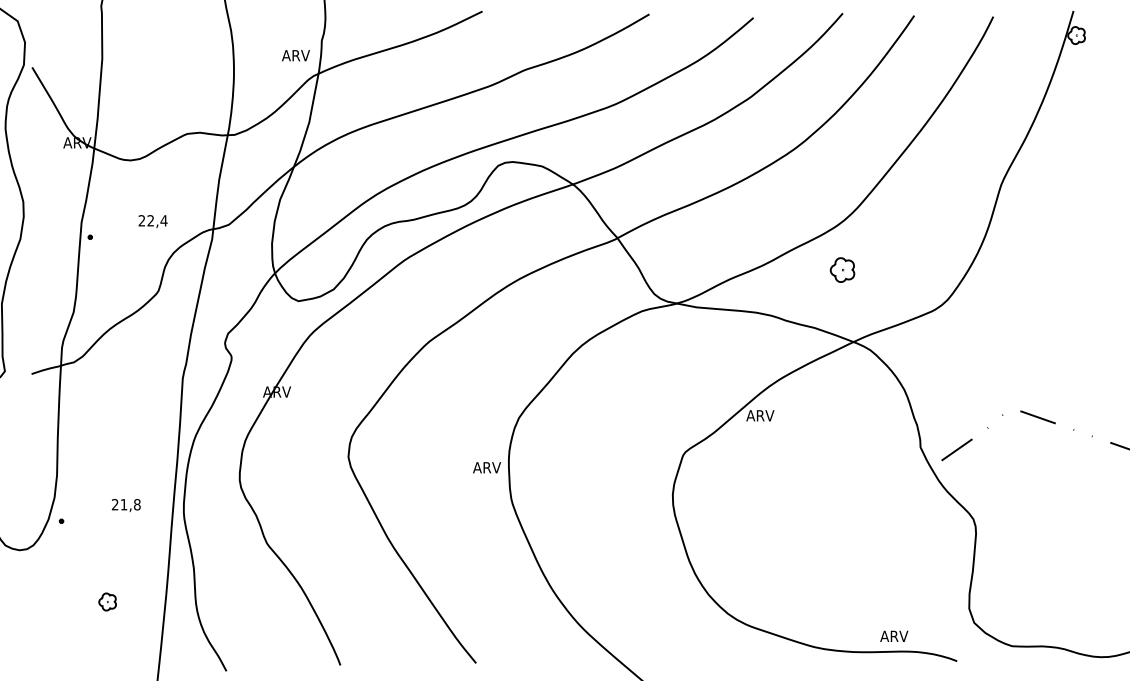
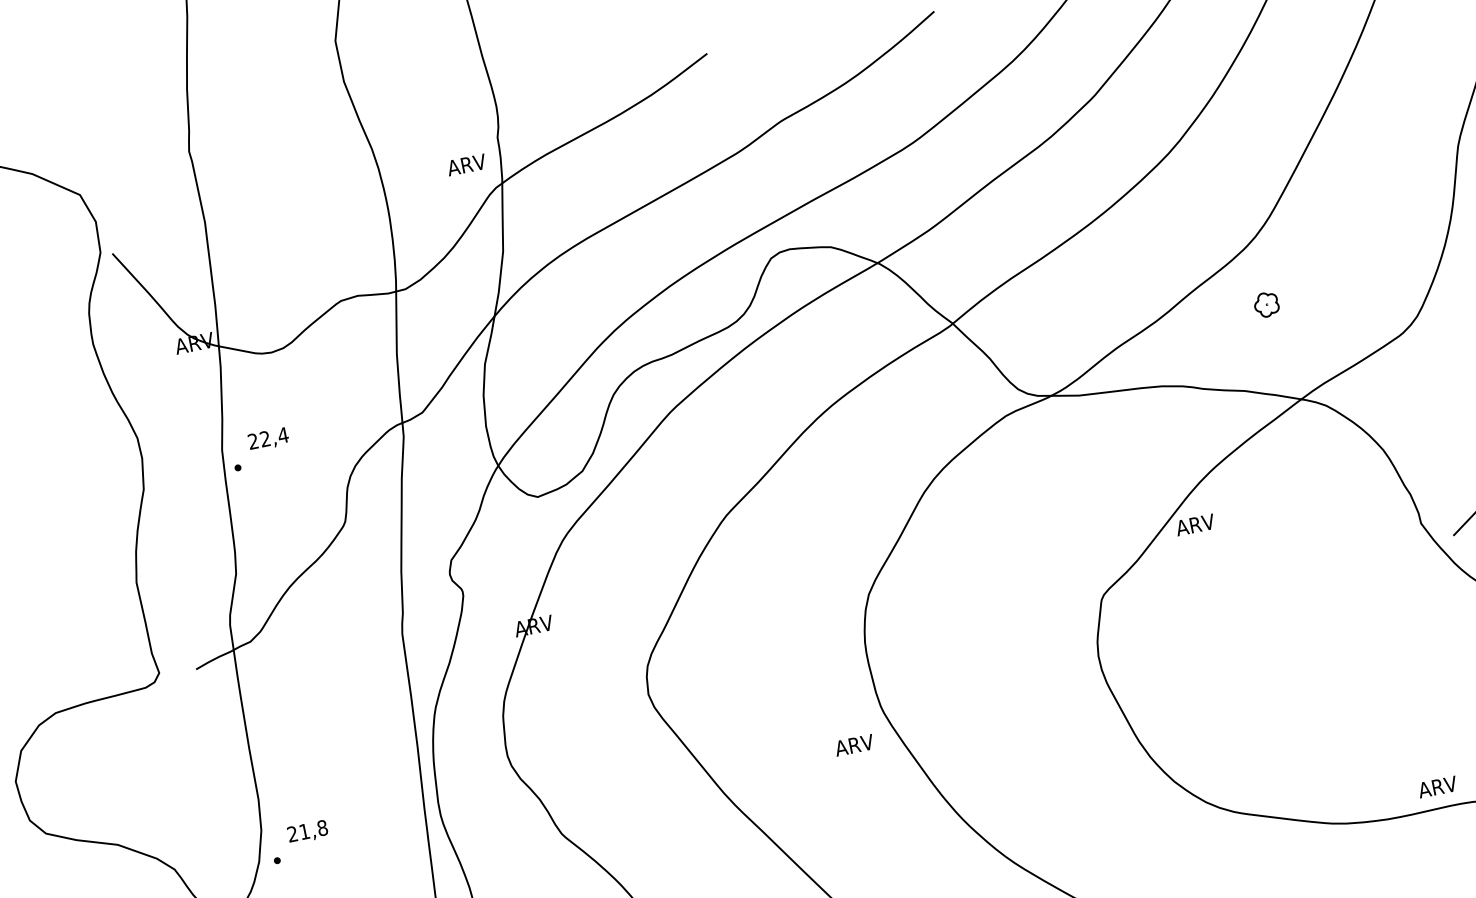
text: (152, 221) -> (267, 439), moved
part: (842, 269) -> (1266, 304), size x0.71
text: (486, 467) -> (853, 745), moved
text: (125, 505) -> (306, 832), moved

